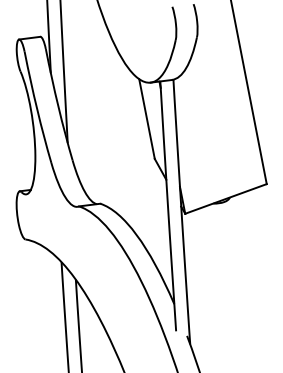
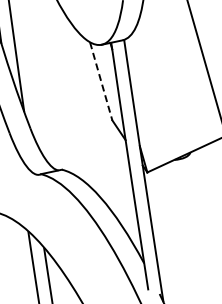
line: (147, 119) -> (101, 81), solid -> dashed

